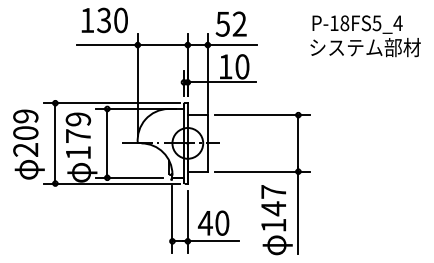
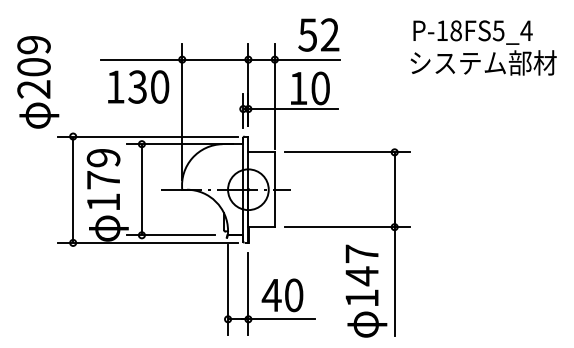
text: (104, 20) -> (138, 86), moved
text: (230, 23) -> (318, 34), moved
text: (29, 144) -> (38, 82), moved

